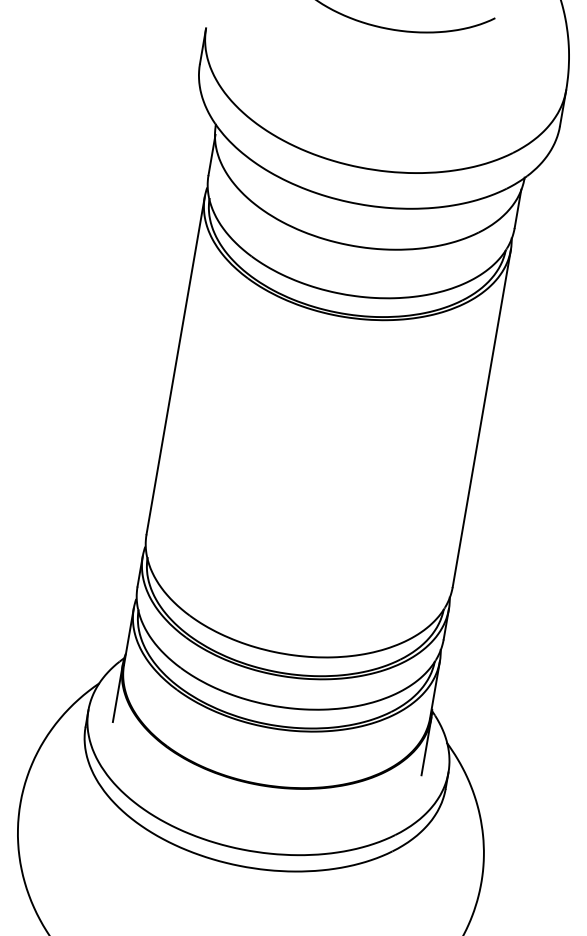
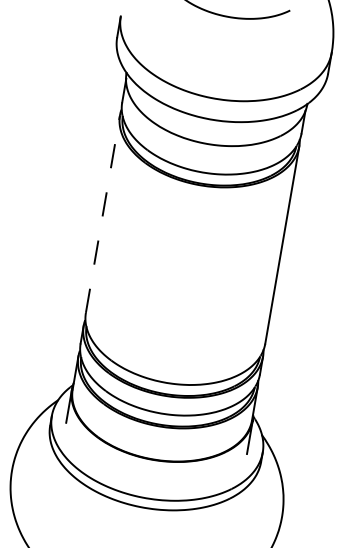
line: (176, 364) -> (103, 213), solid -> dashed

